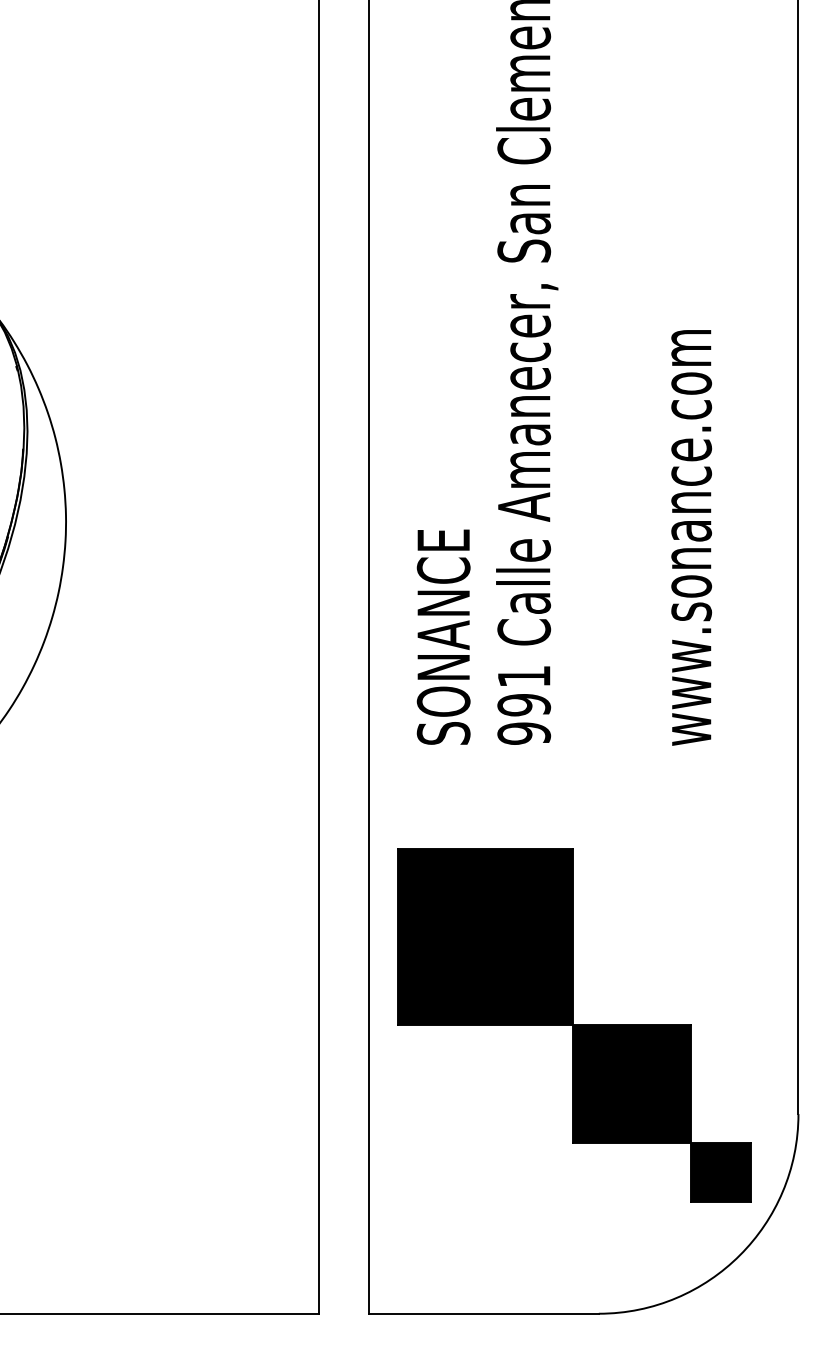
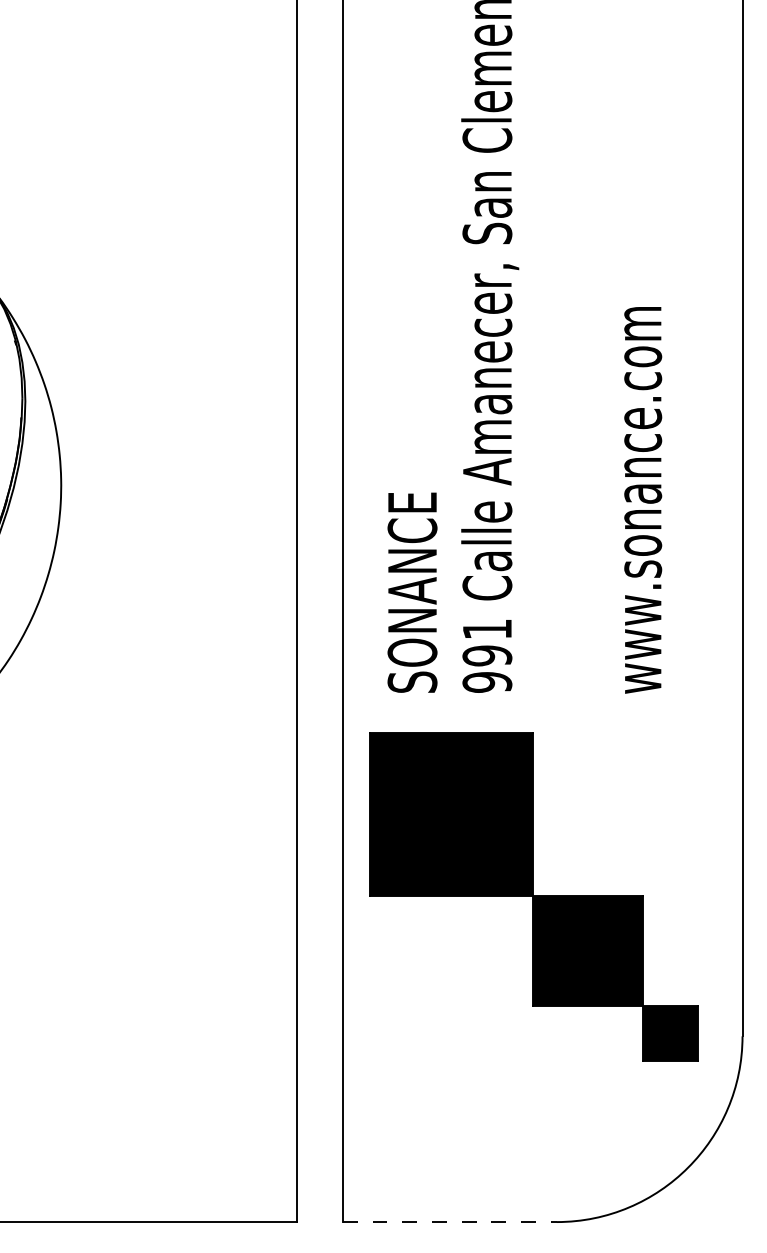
part: (573, 1025) -> (533, 896), moved
line: (483, 1314) -> (449, 1222), solid -> dashed

